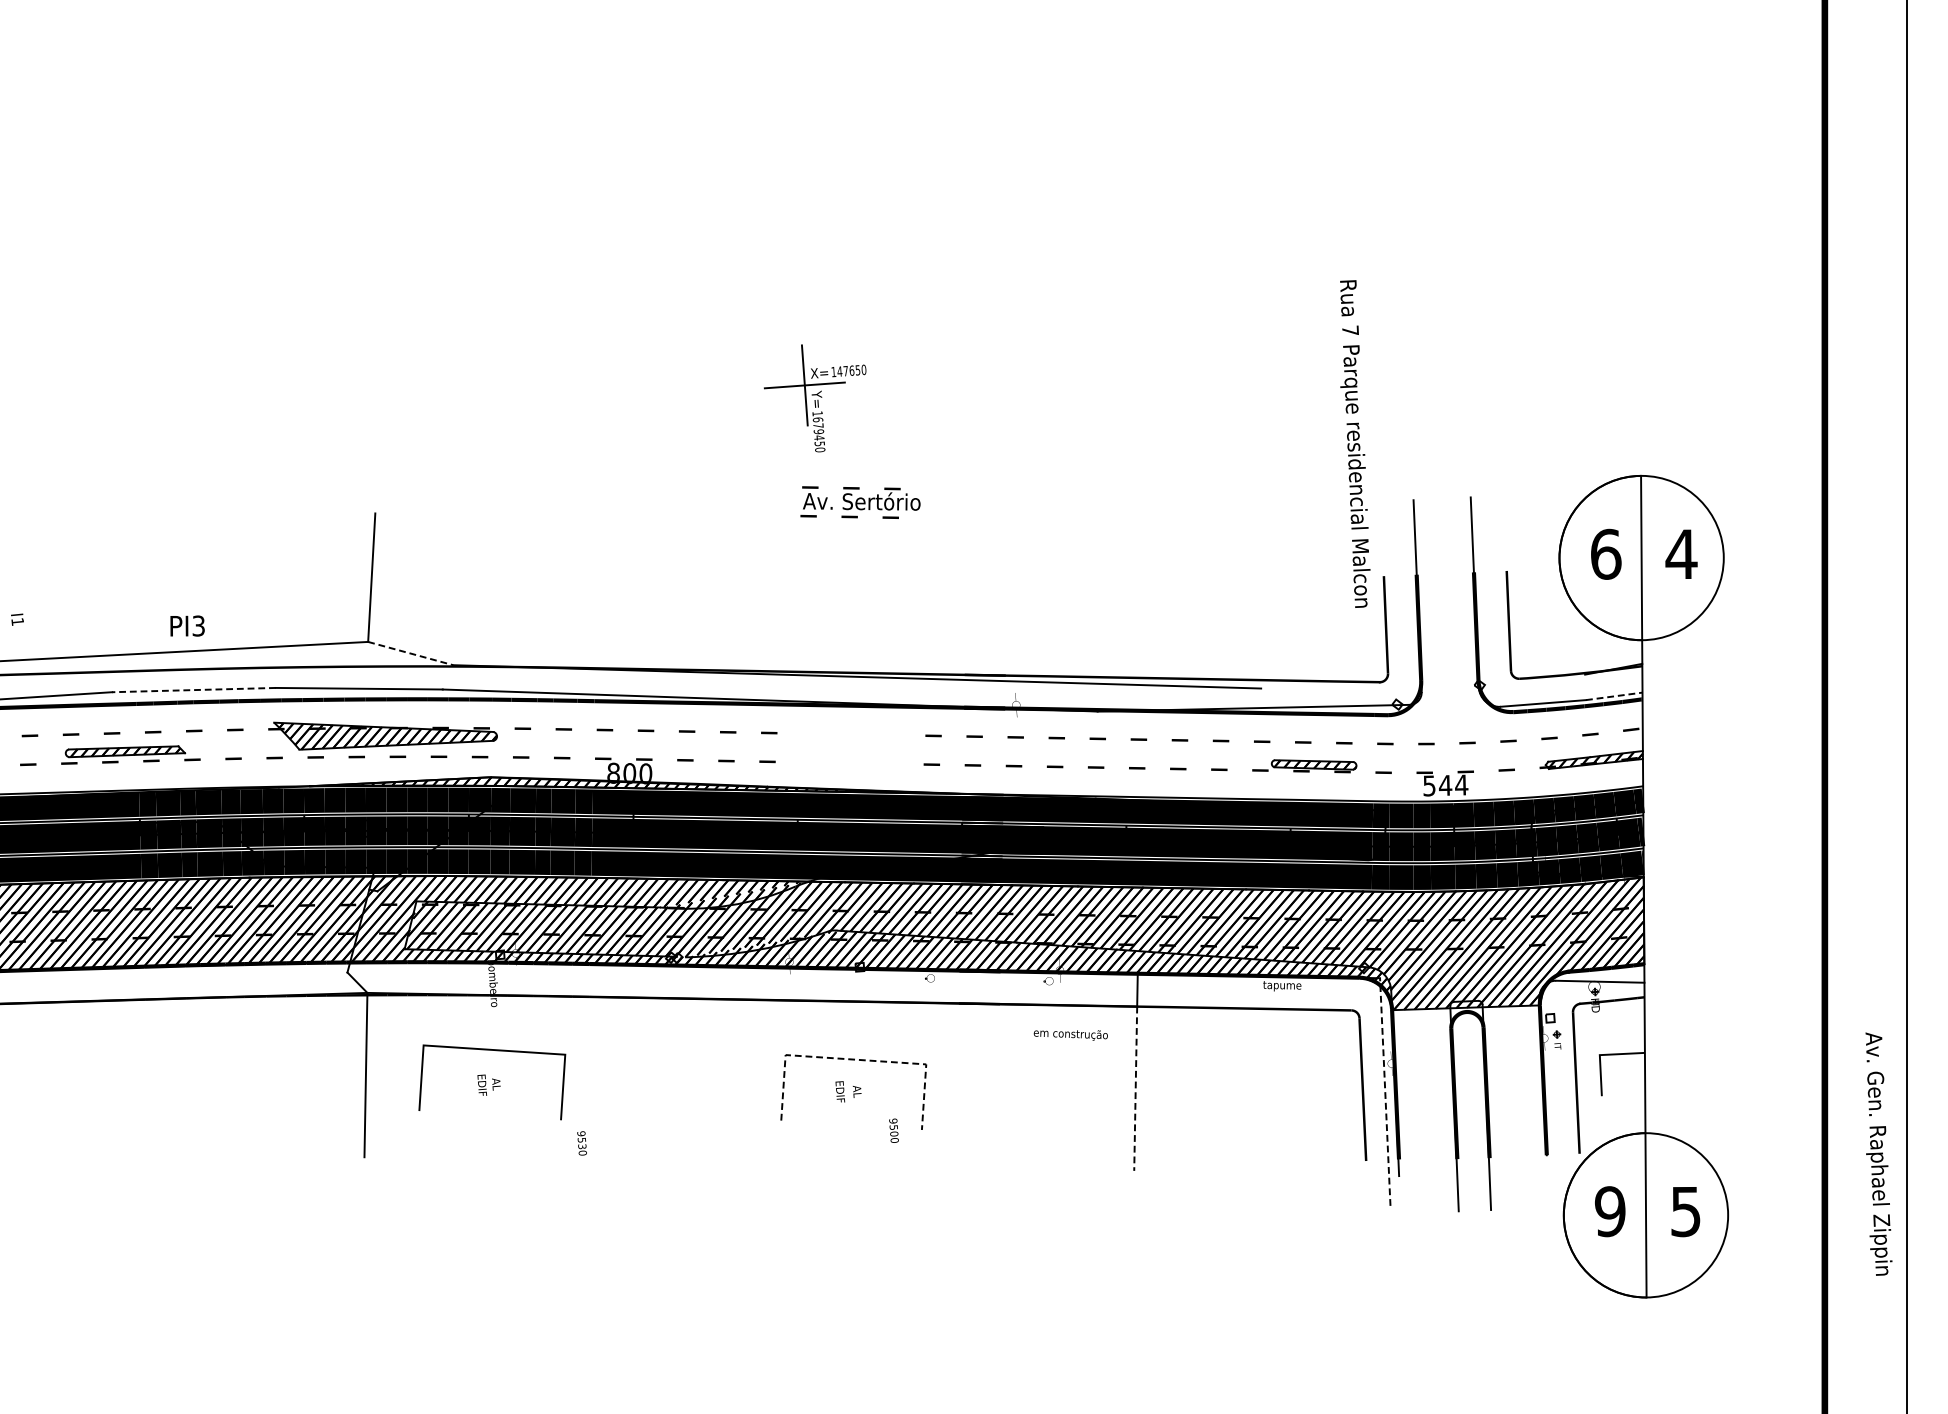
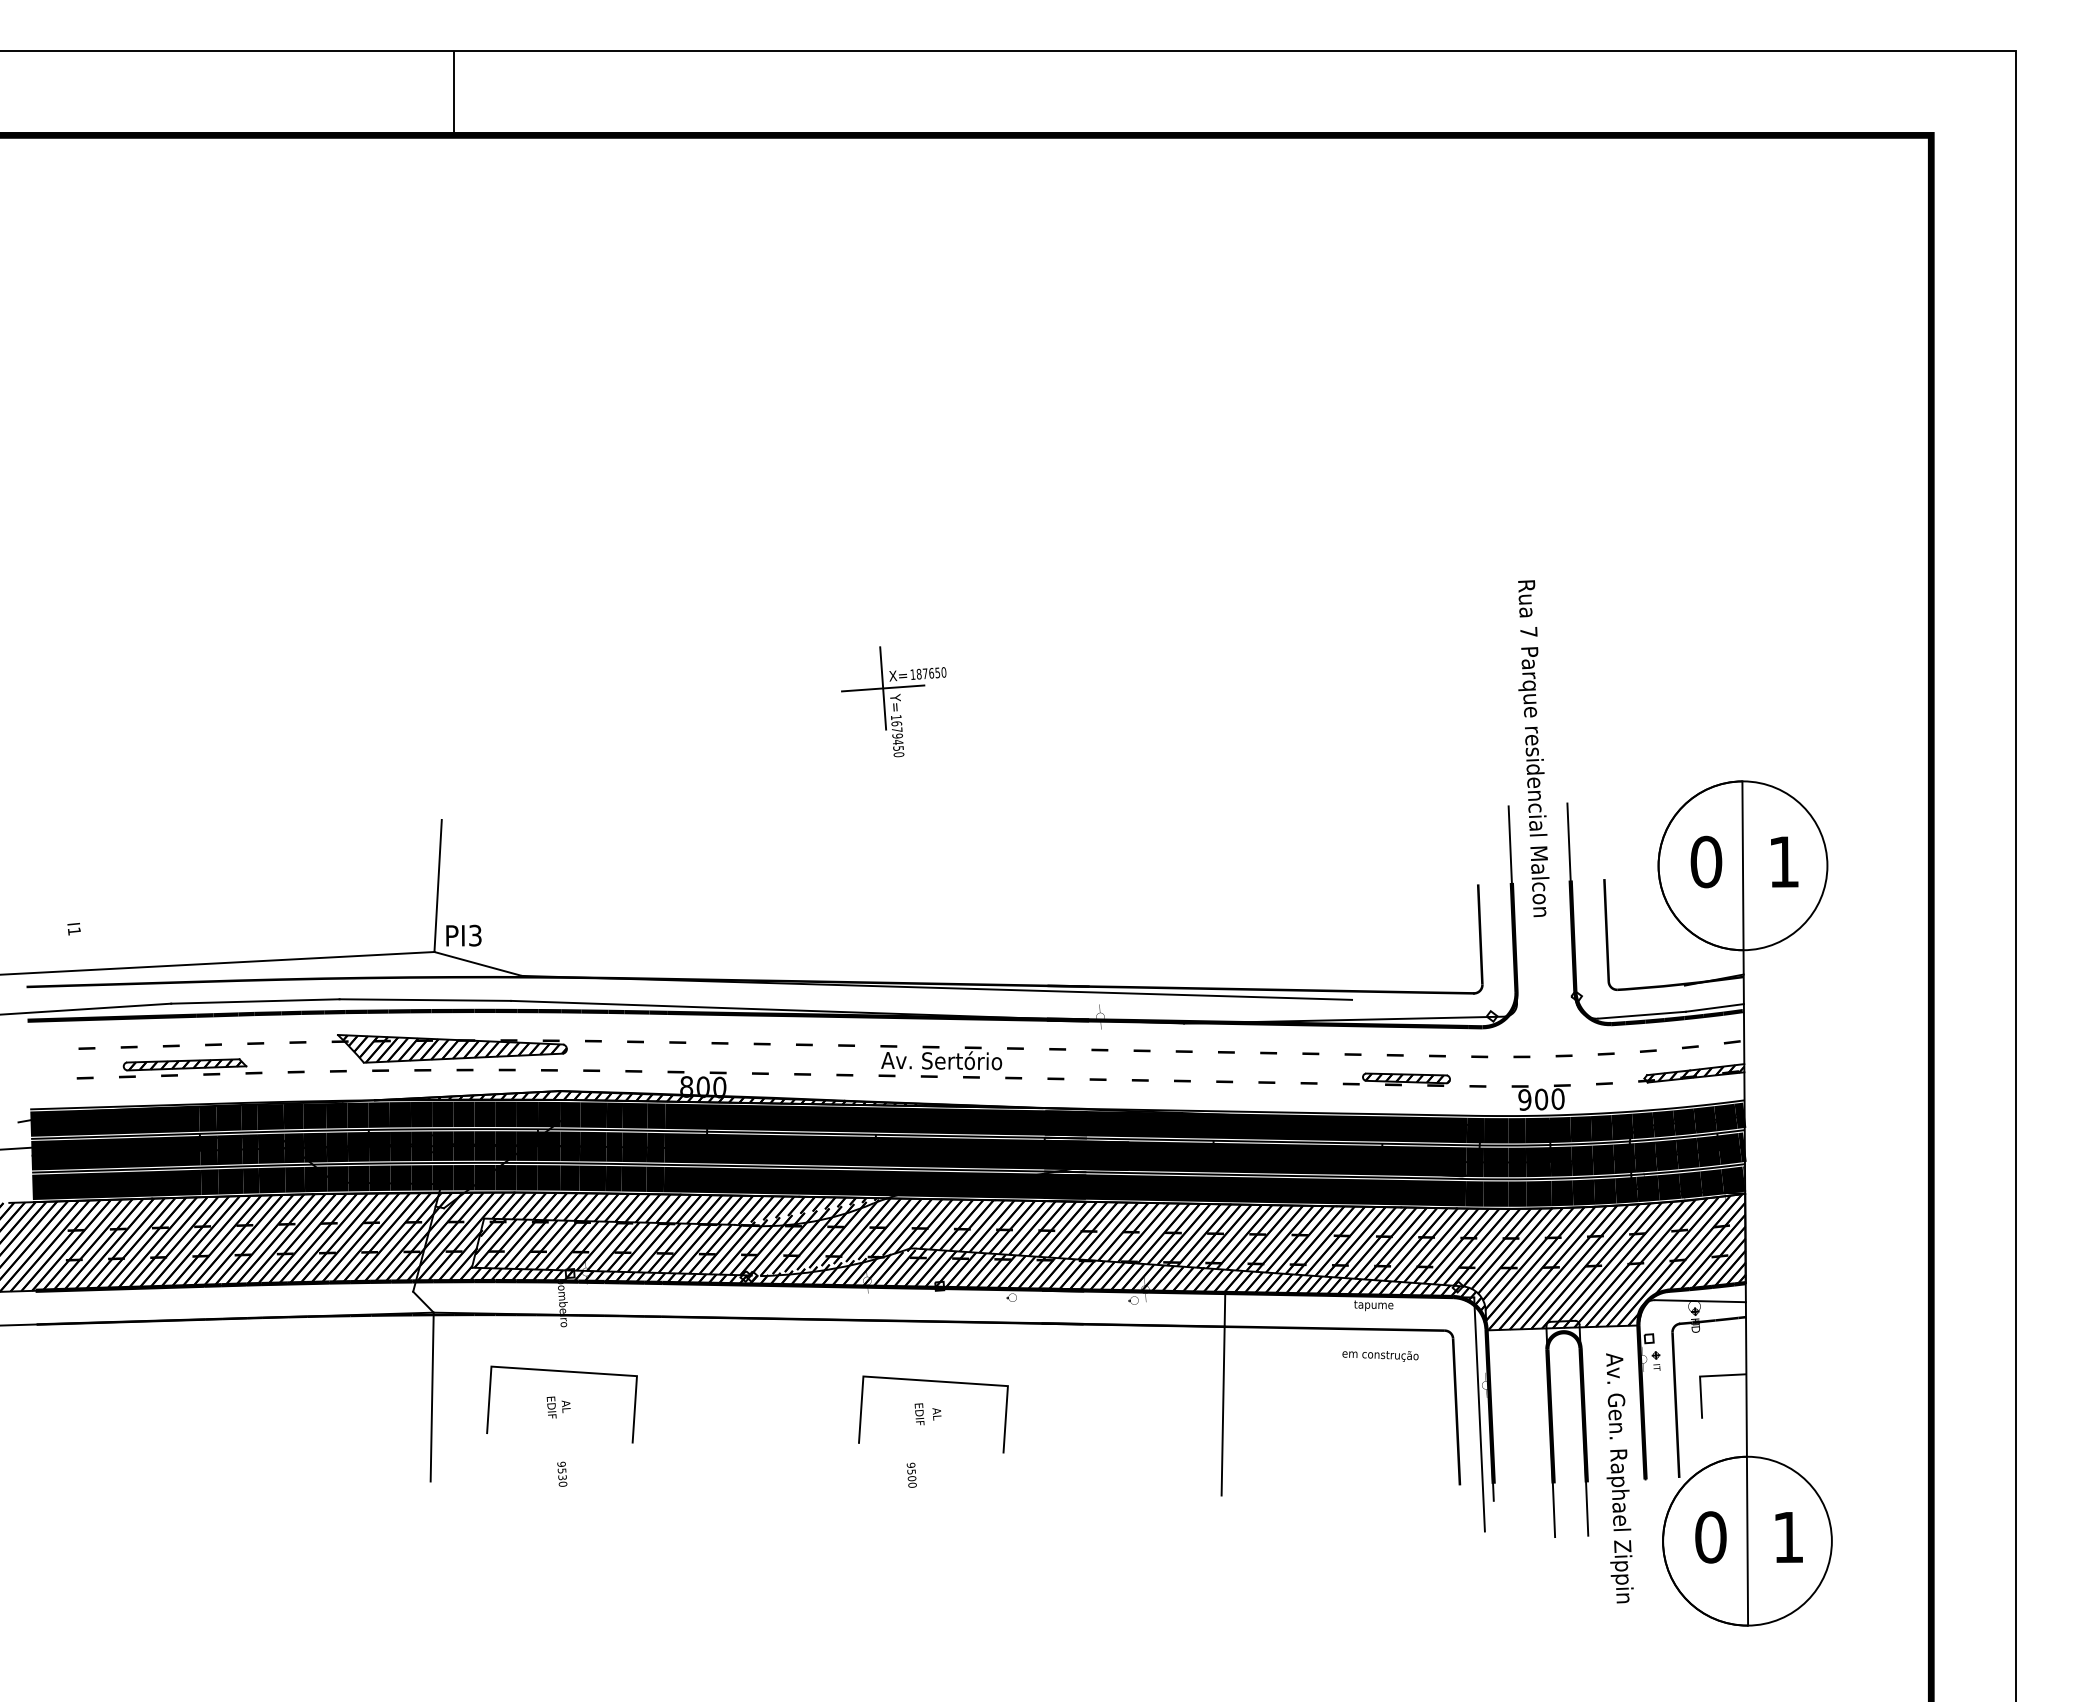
text: (839, 370) -> (918, 673), 147650 -> 187650
text: (1355, 443) -> (1533, 748), moved
text: (860, 502) -> (940, 1061), moved
text: (1606, 553) -> (1706, 861), 6 -> 0
text: (1681, 553) -> (1783, 861), 4 -> 1
text: (187, 625) -> (463, 935), moved
line: (411, 654) -> (478, 964), dashed -> solid
line: (193, 690) -> (254, 1001), dashed -> solid
line: (1614, 695) -> (1715, 1007), dashed -> solid
text: (1445, 785) -> (1541, 1099), 544 -> 900
text: (1070, 1035) -> (1380, 1356), moved
line: (856, 1059) -> (936, 1381), dashed -> solid
line: (1136, 1089) -> (1223, 1411), dashed -> solid
line: (1385, 1092) -> (1479, 1414), dashed -> solid
text: (893, 1129) -> (911, 1474), moved
text: (582, 1142) -> (562, 1473), moved
text: (1878, 1154) -> (1619, 1478), moved
text: (1610, 1211) -> (1710, 1537), 9 -> 0
text: (1685, 1211) -> (1788, 1537), 5 -> 1

